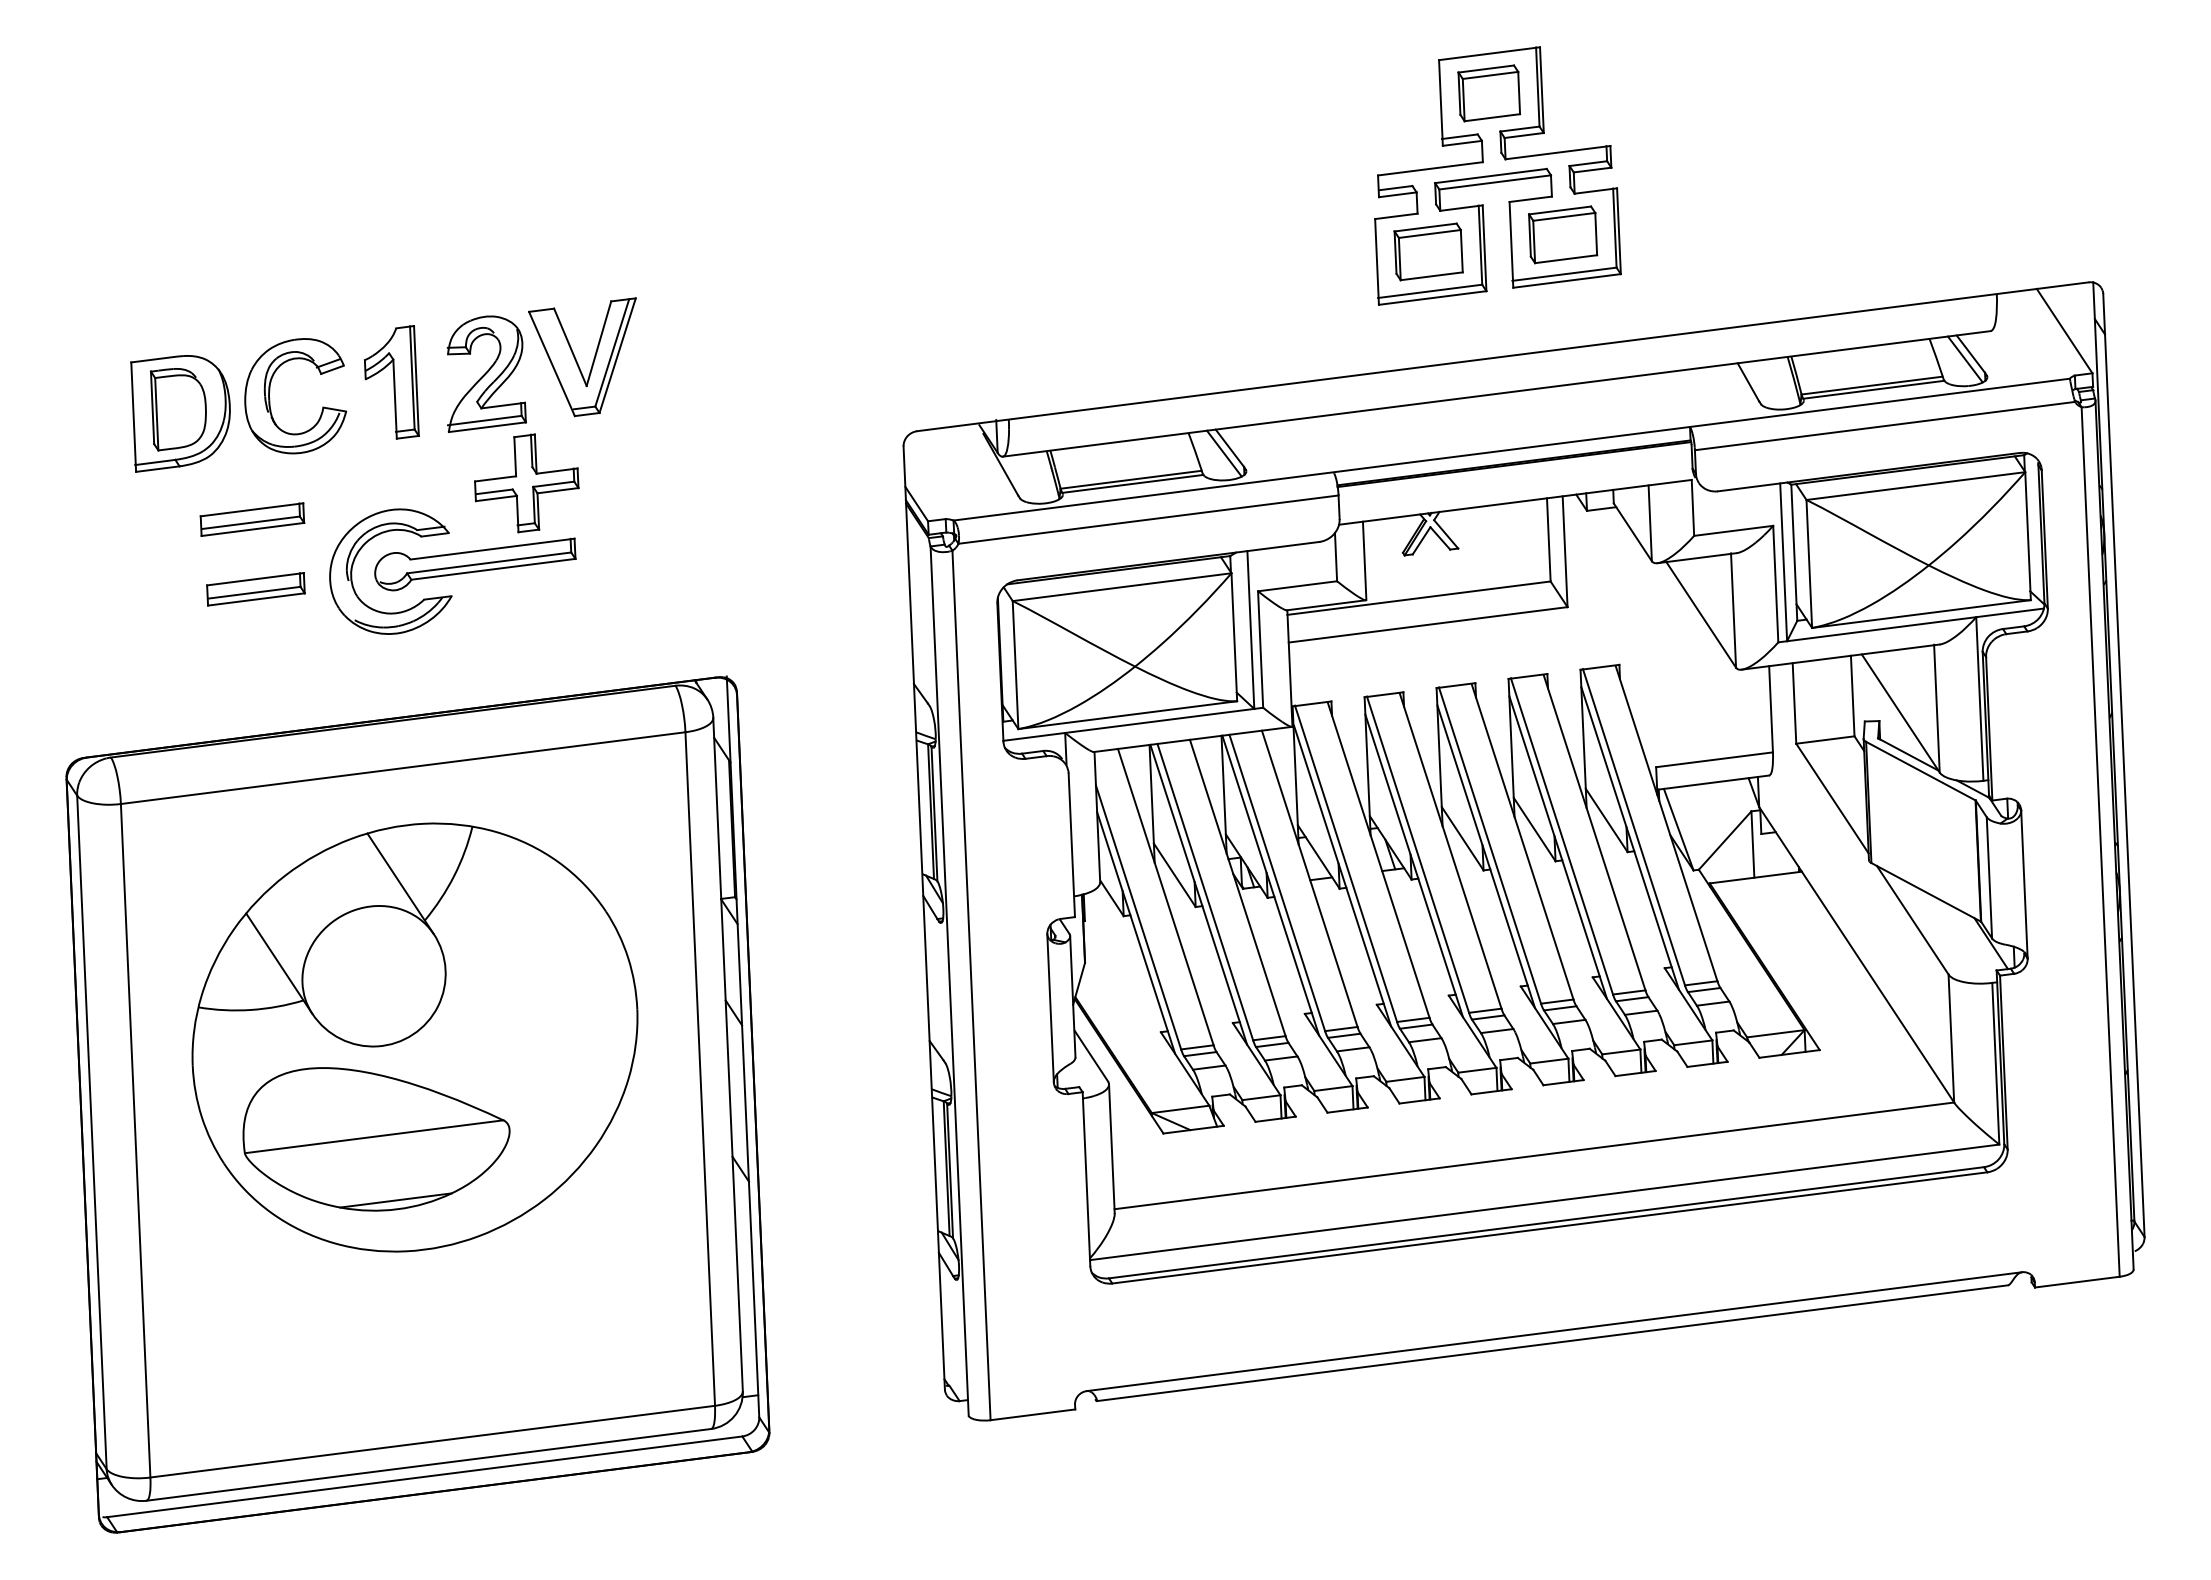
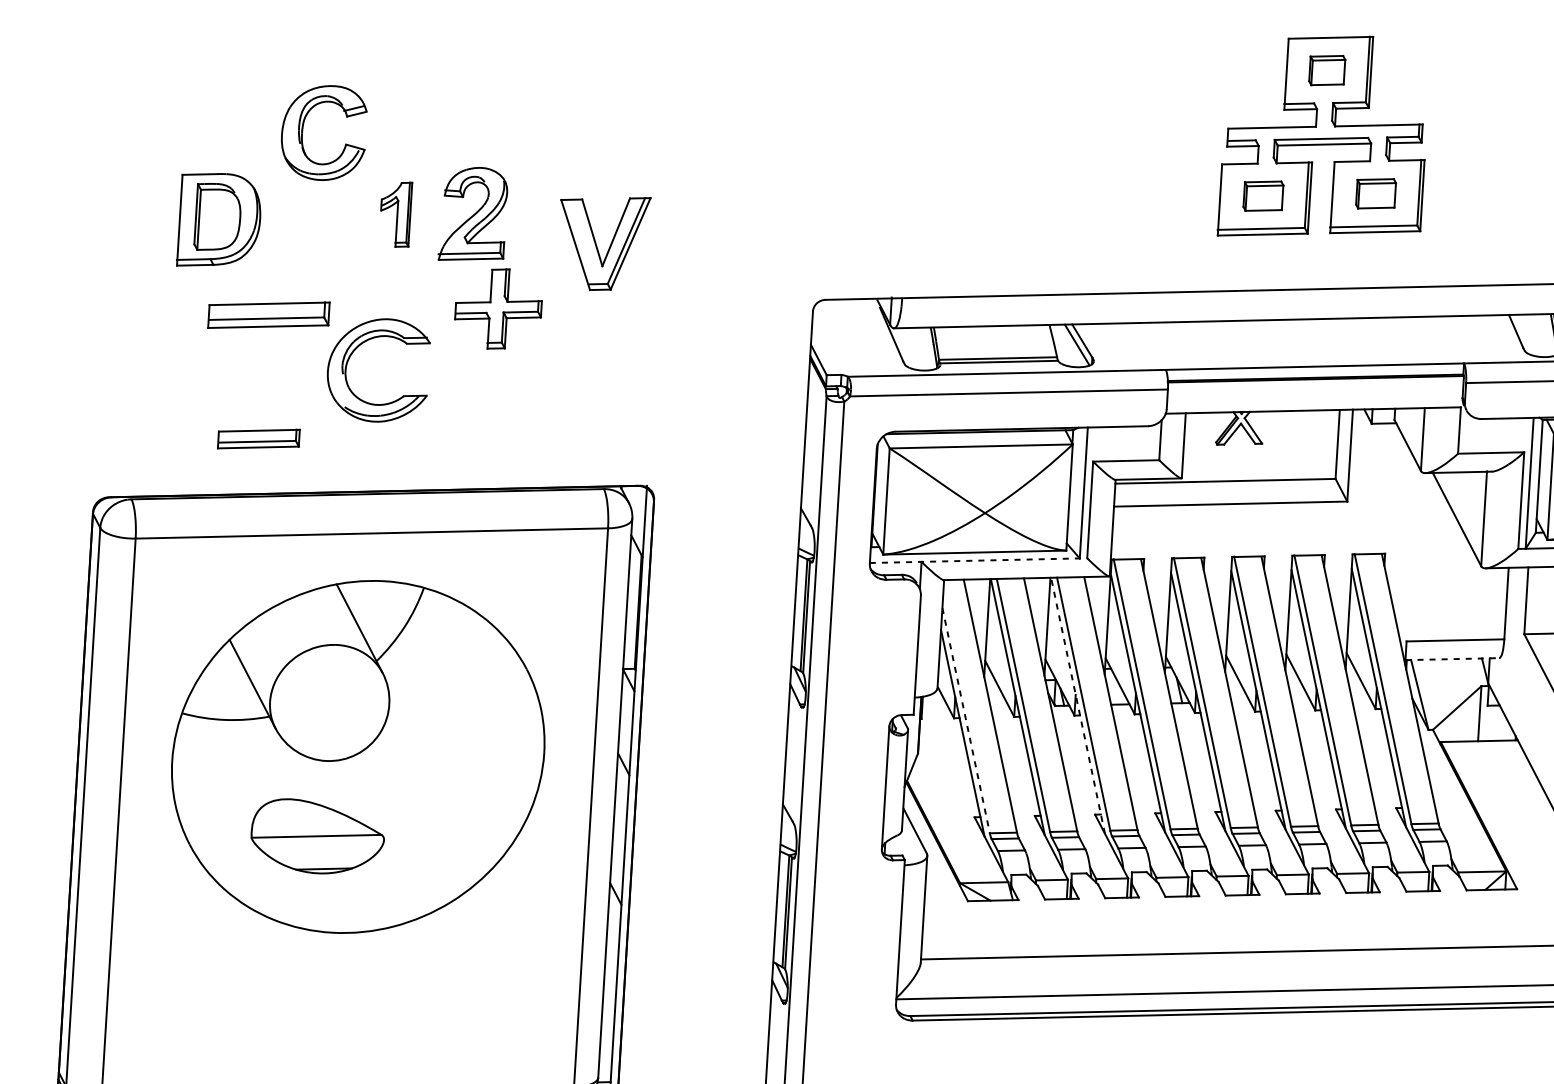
part: (1488, 93) -> (1326, 70), size x0.7
part: (1563, 234) -> (1376, 193), size x0.7
part: (1428, 251) -> (1263, 195), size x0.7
part: (576, 358) -> (596, 242), moved
part: (391, 382) -> (395, 214), size x0.7
part: (270, 399) -> (303, 133), moved
part: (252, 519) -> (269, 315), size x1.4
part: (475, 564) -> (449, 371), removed
part: (255, 589) -> (258, 439), moved
line: (1133, 724) -> (978, 560), solid -> dashed
line: (1713, 782) -> (1452, 659), solid -> dashed
line: (1270, 885) -> (1077, 705), solid -> dashed
line: (1138, 917) -> (966, 720), solid -> dashed
part: (376, 1139) -> (317, 837), size x0.6

